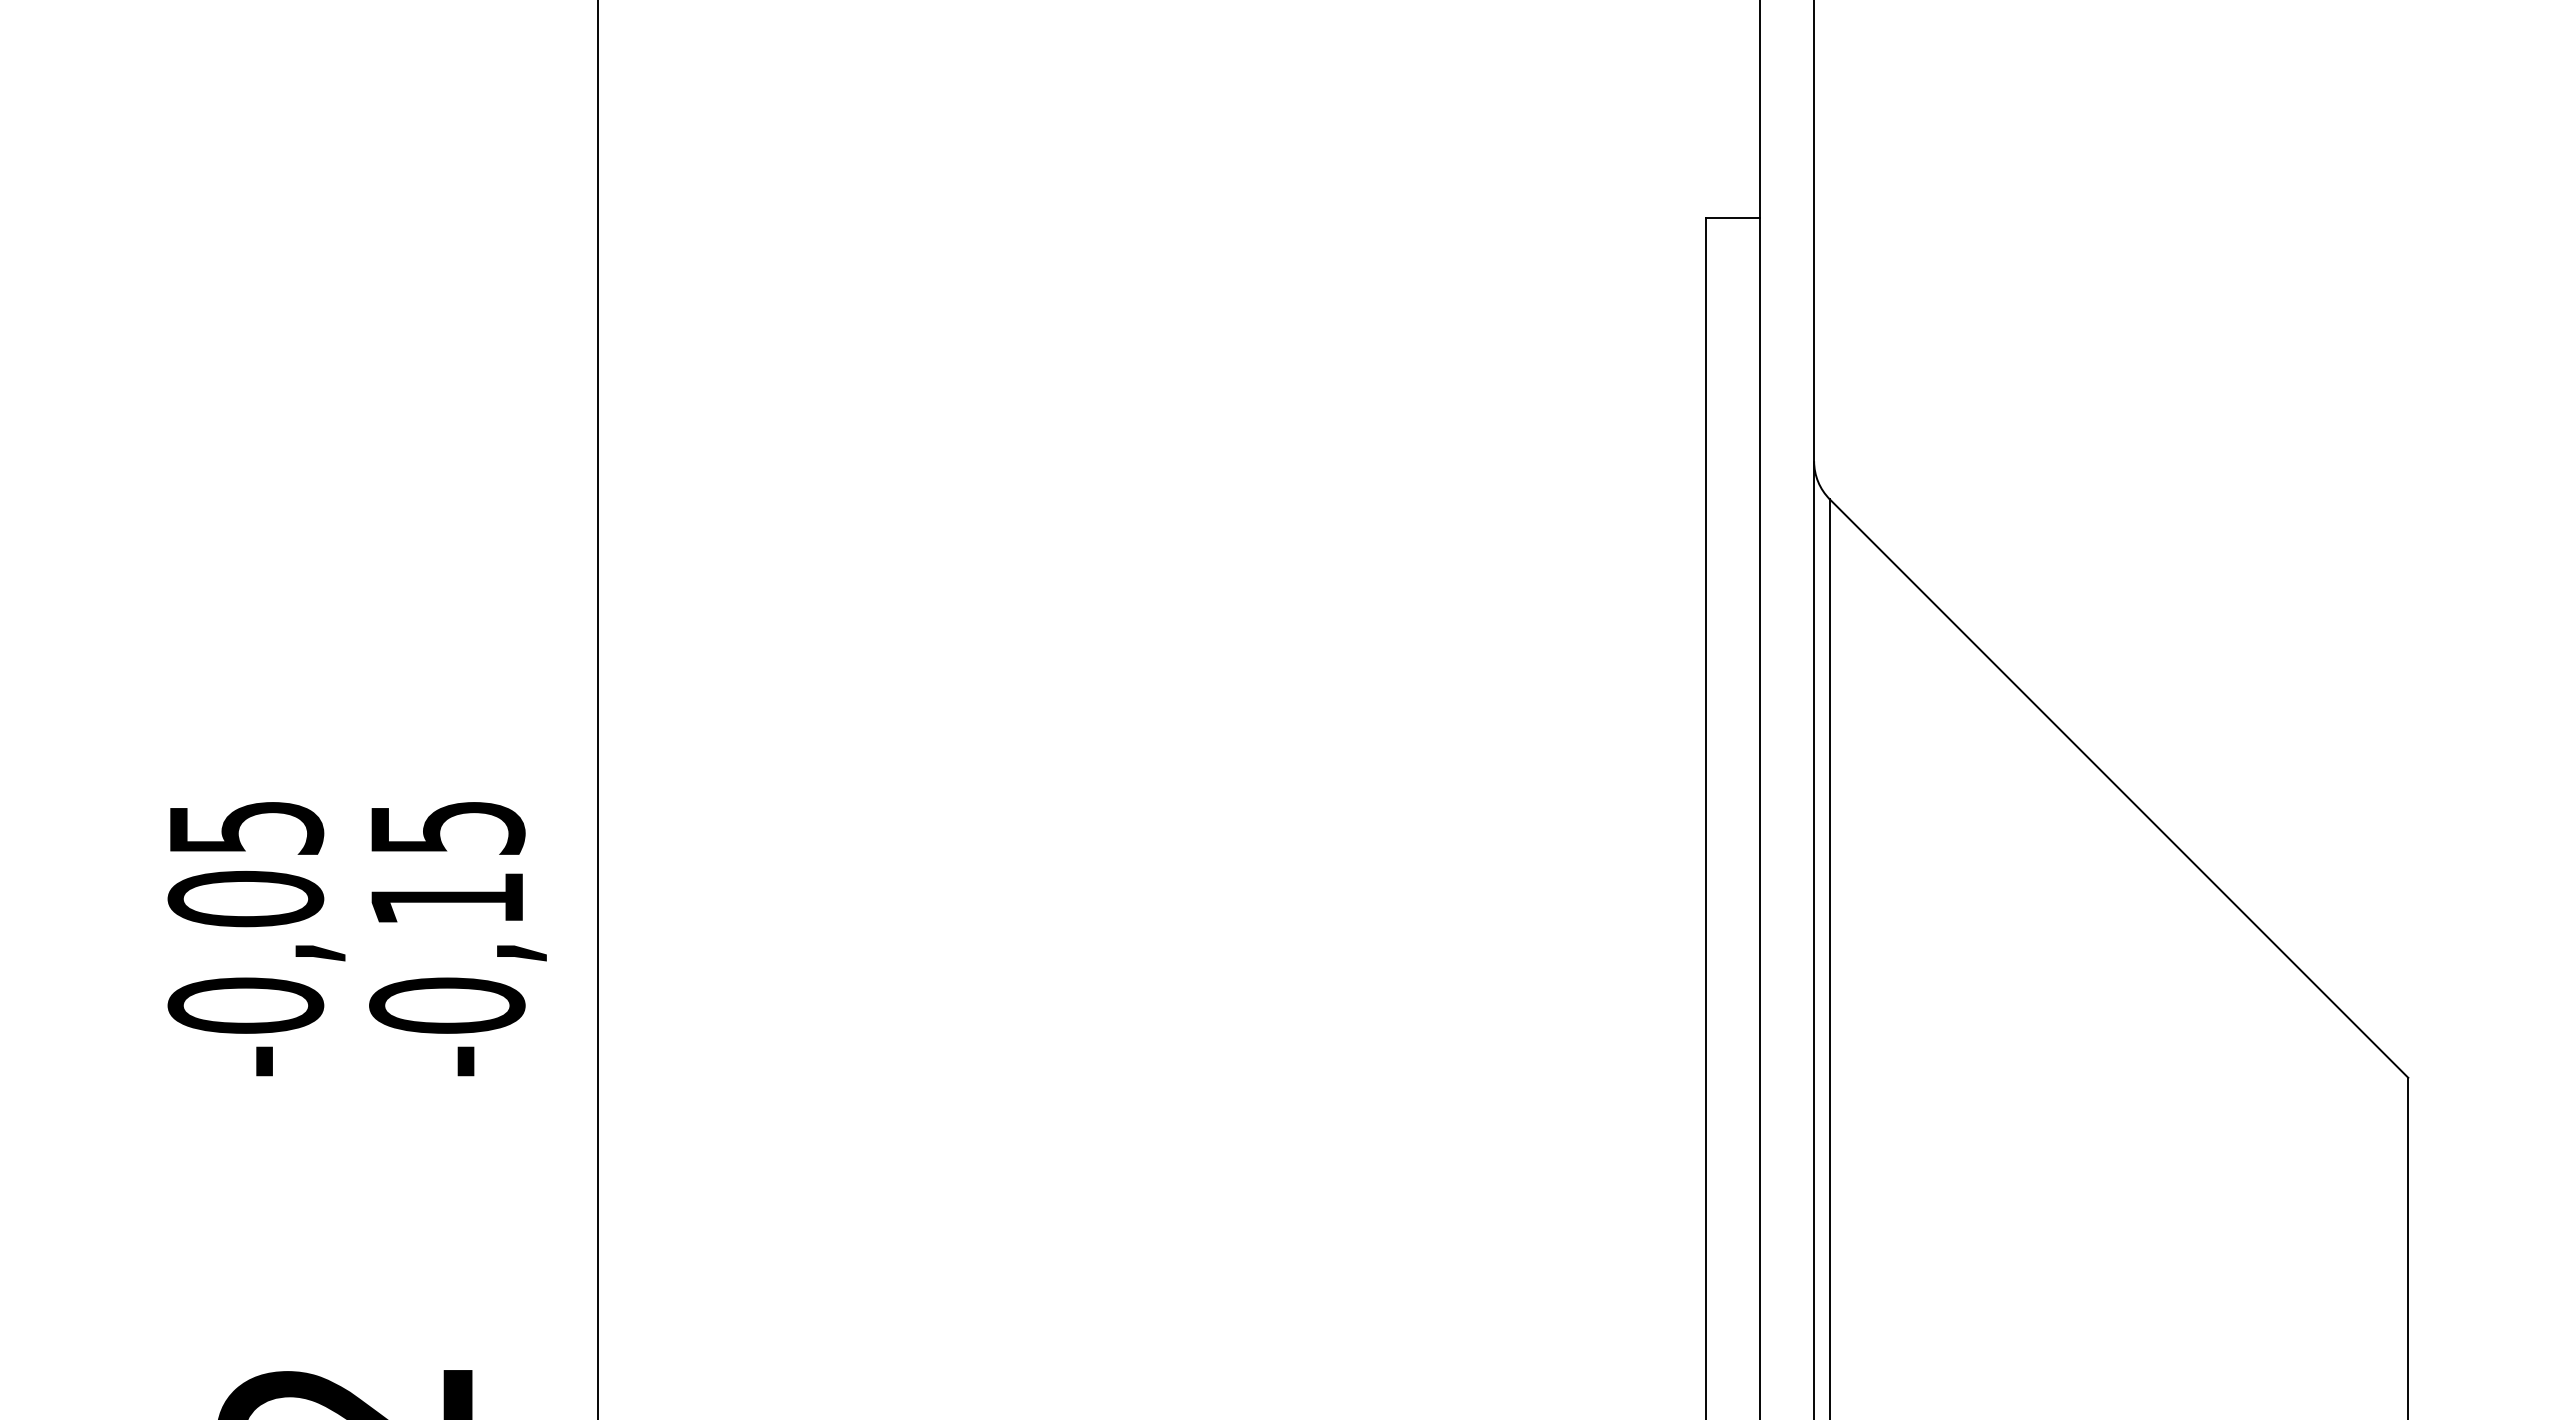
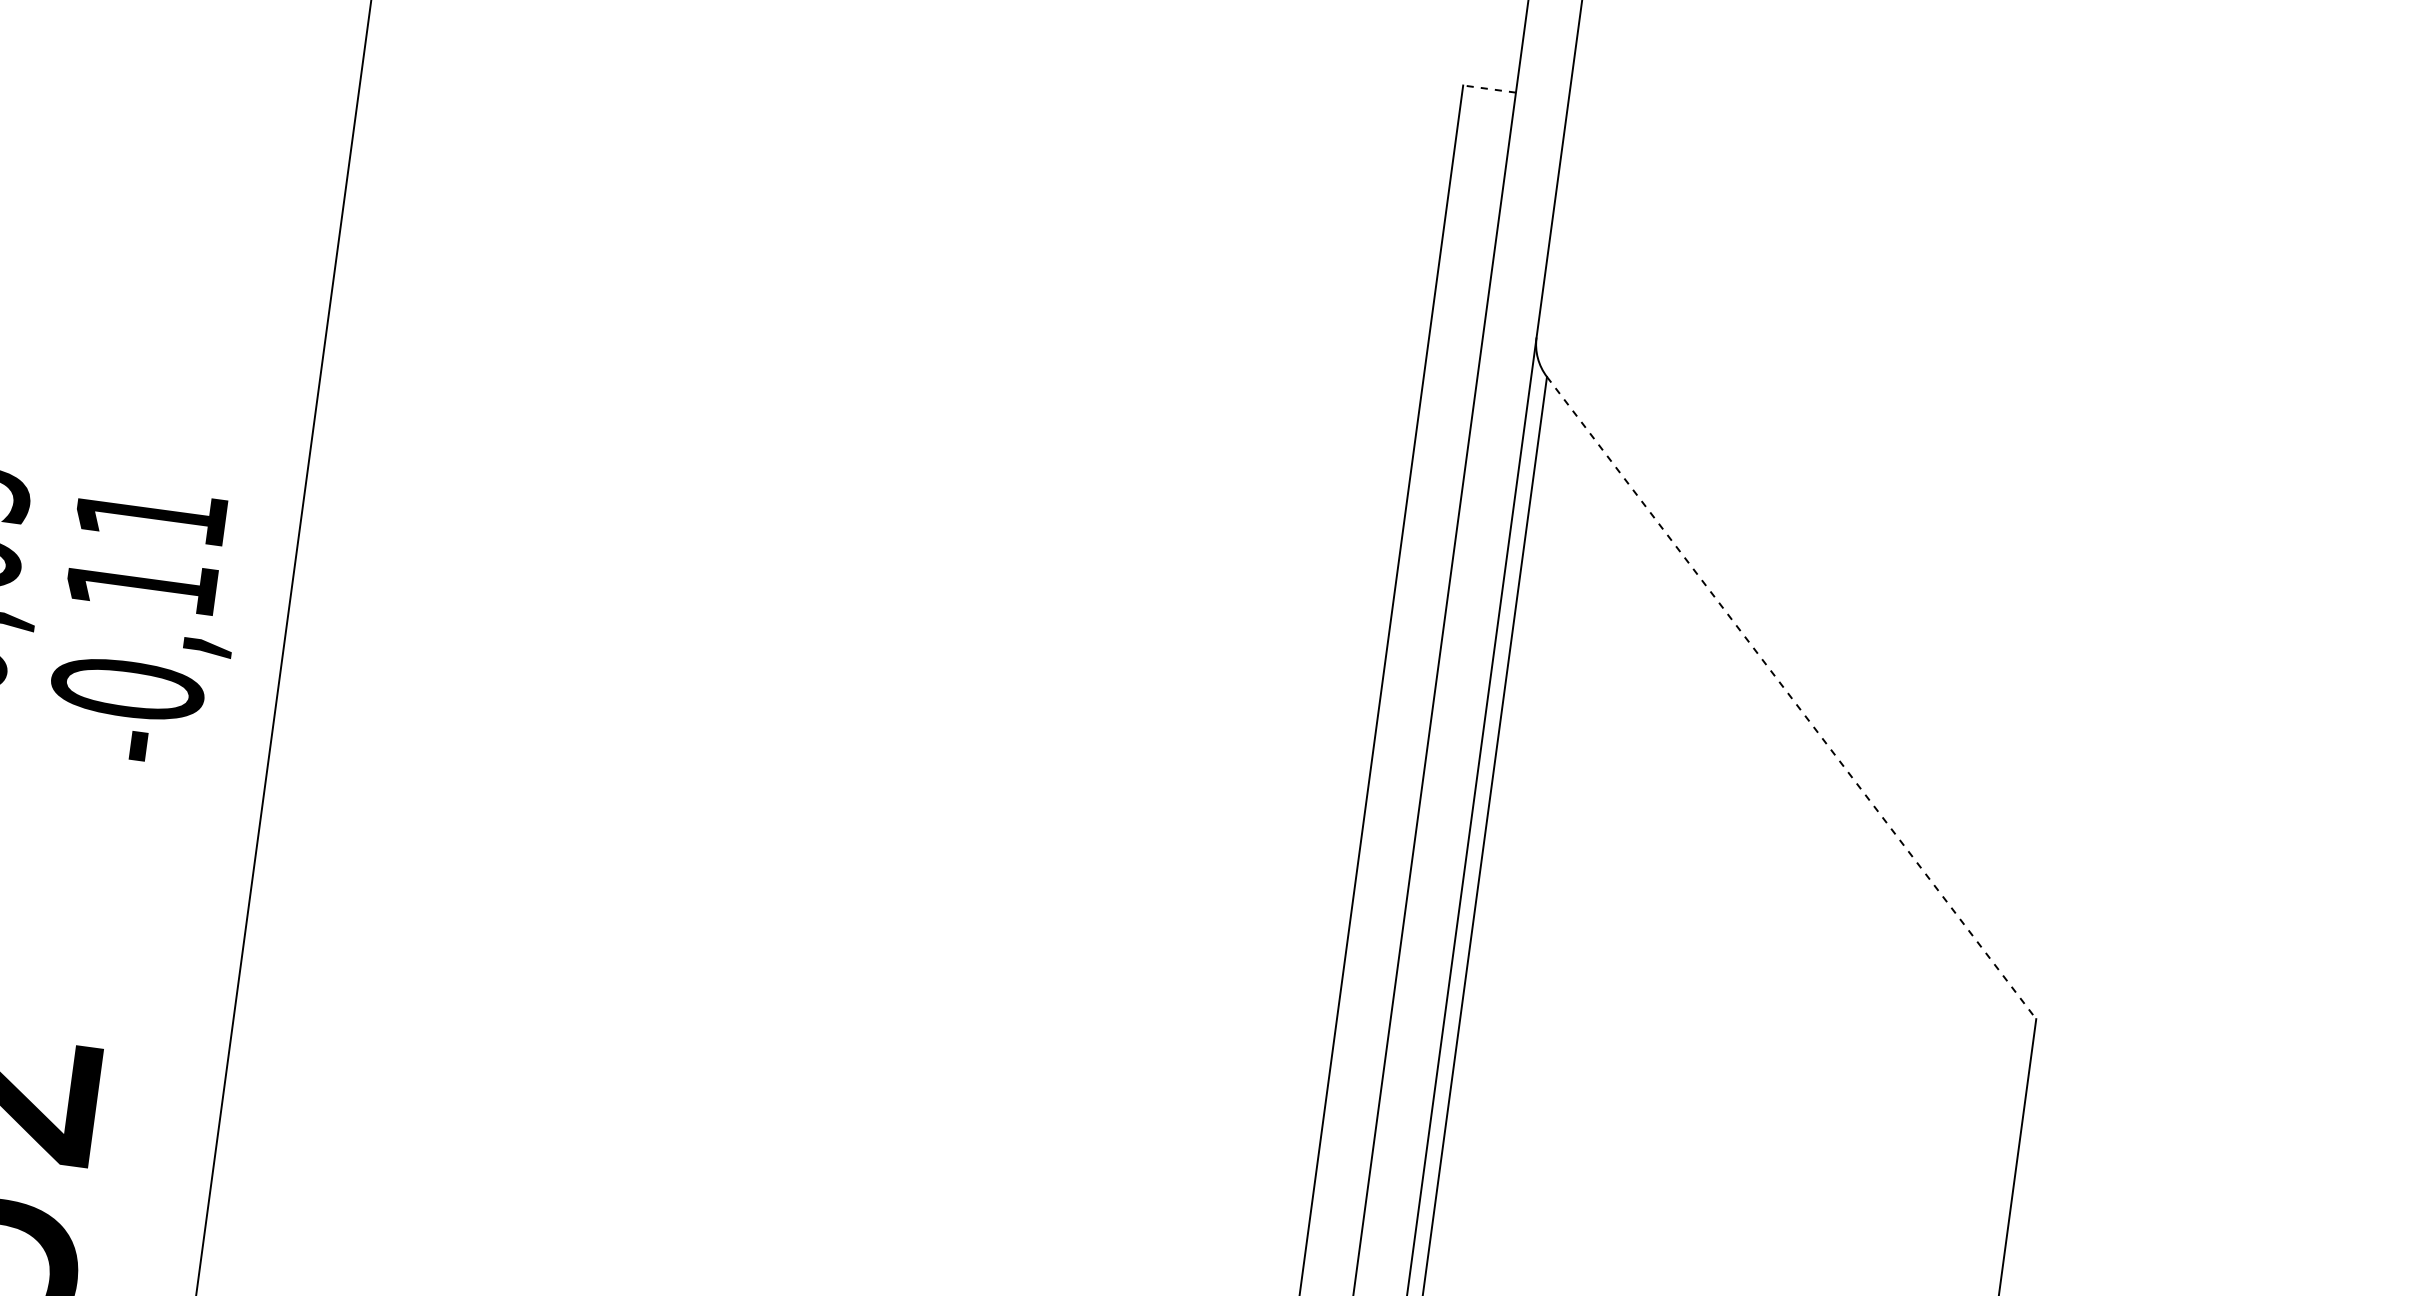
line: (1733, 218) -> (1489, 89), solid -> dashed
line: (2119, 788) -> (1792, 697), solid -> dashed
text: (448, 828) -> (152, 516), -0,15 -> -0,11

